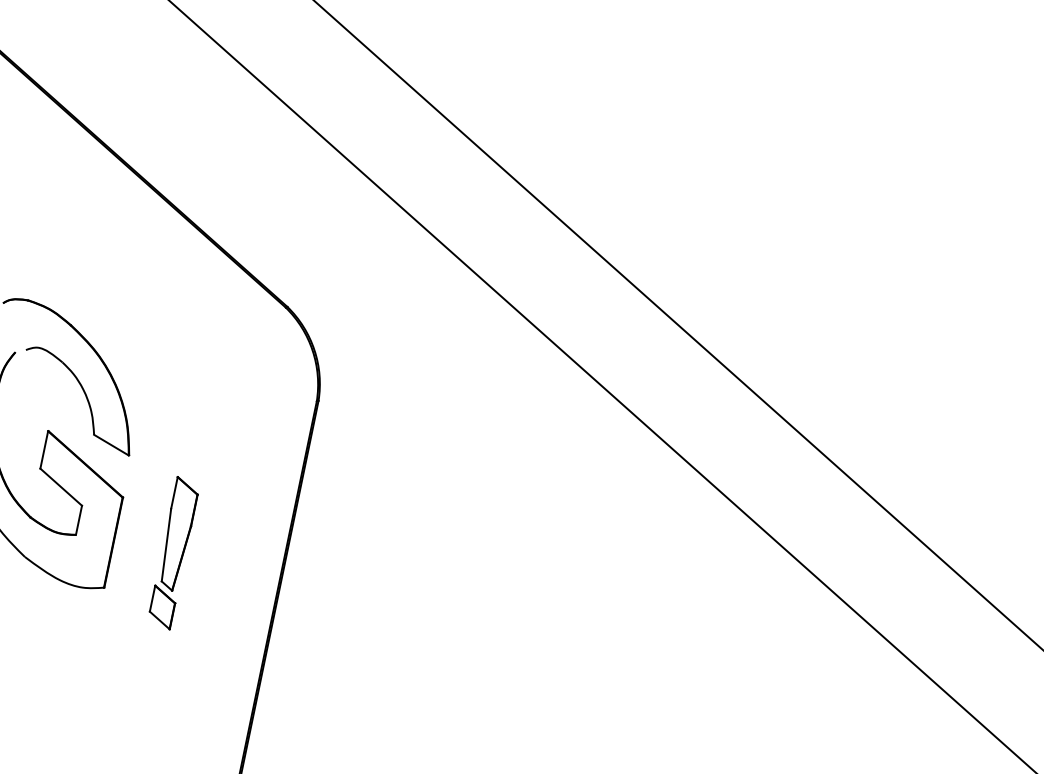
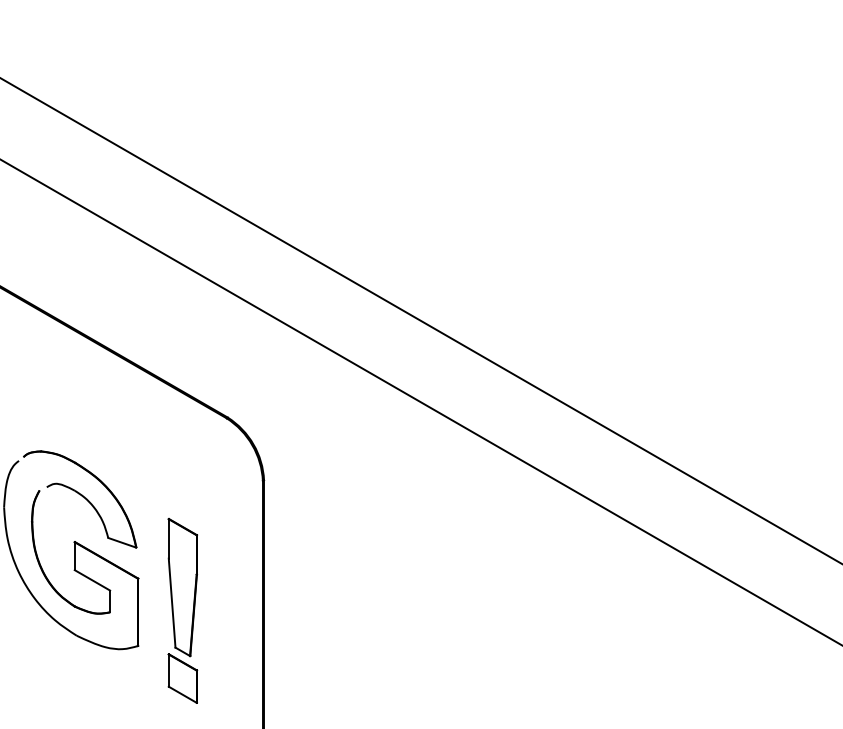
part: (173, 552) -> (182, 610), size x1.67

